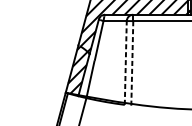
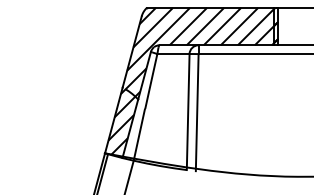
line: (126, 62) -> (188, 111), dashed -> solid
line: (132, 63) -> (197, 112), dashed -> solid

